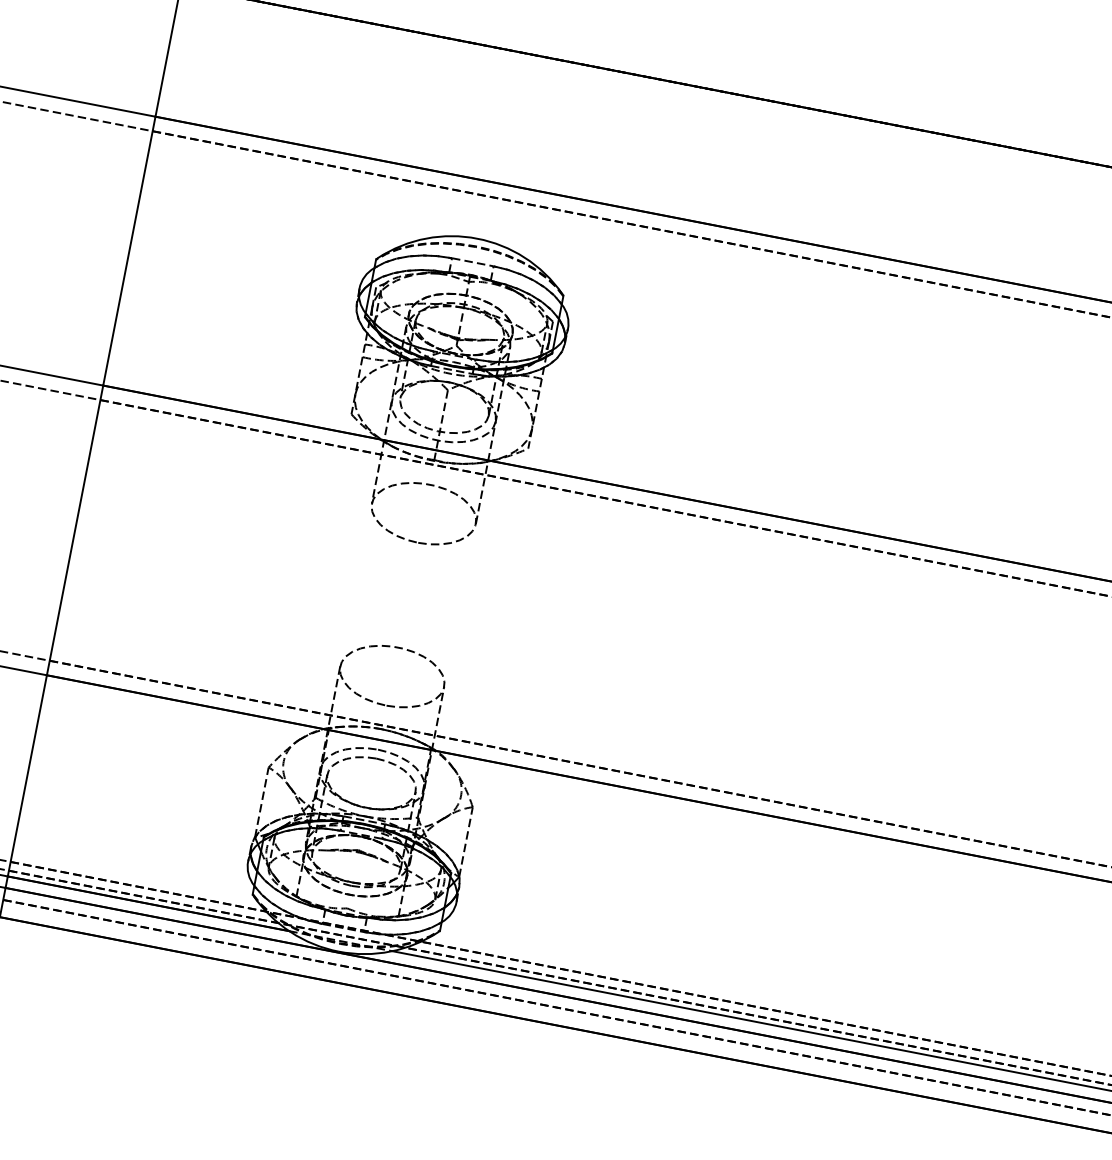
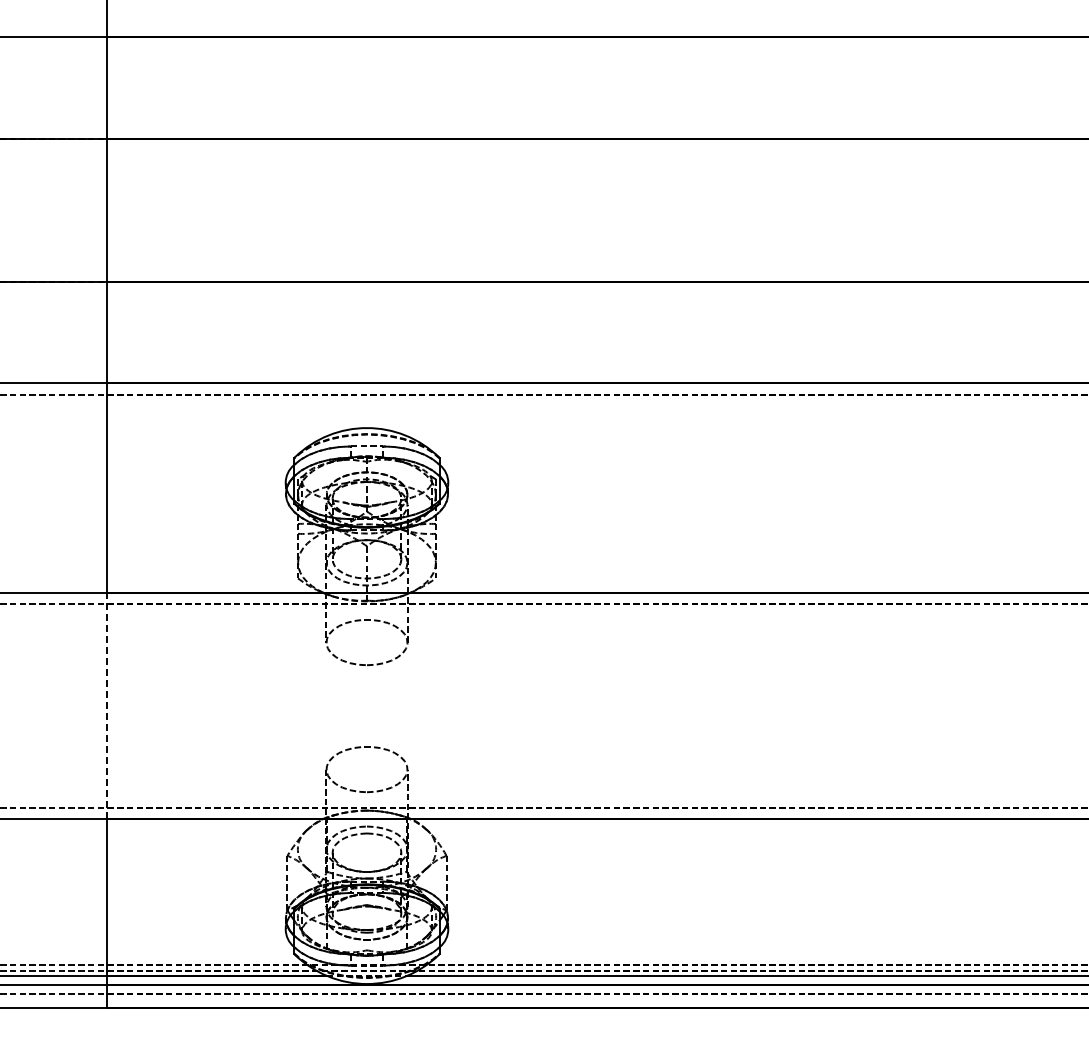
line: (75, 531) -> (107, 706), solid -> dashed

